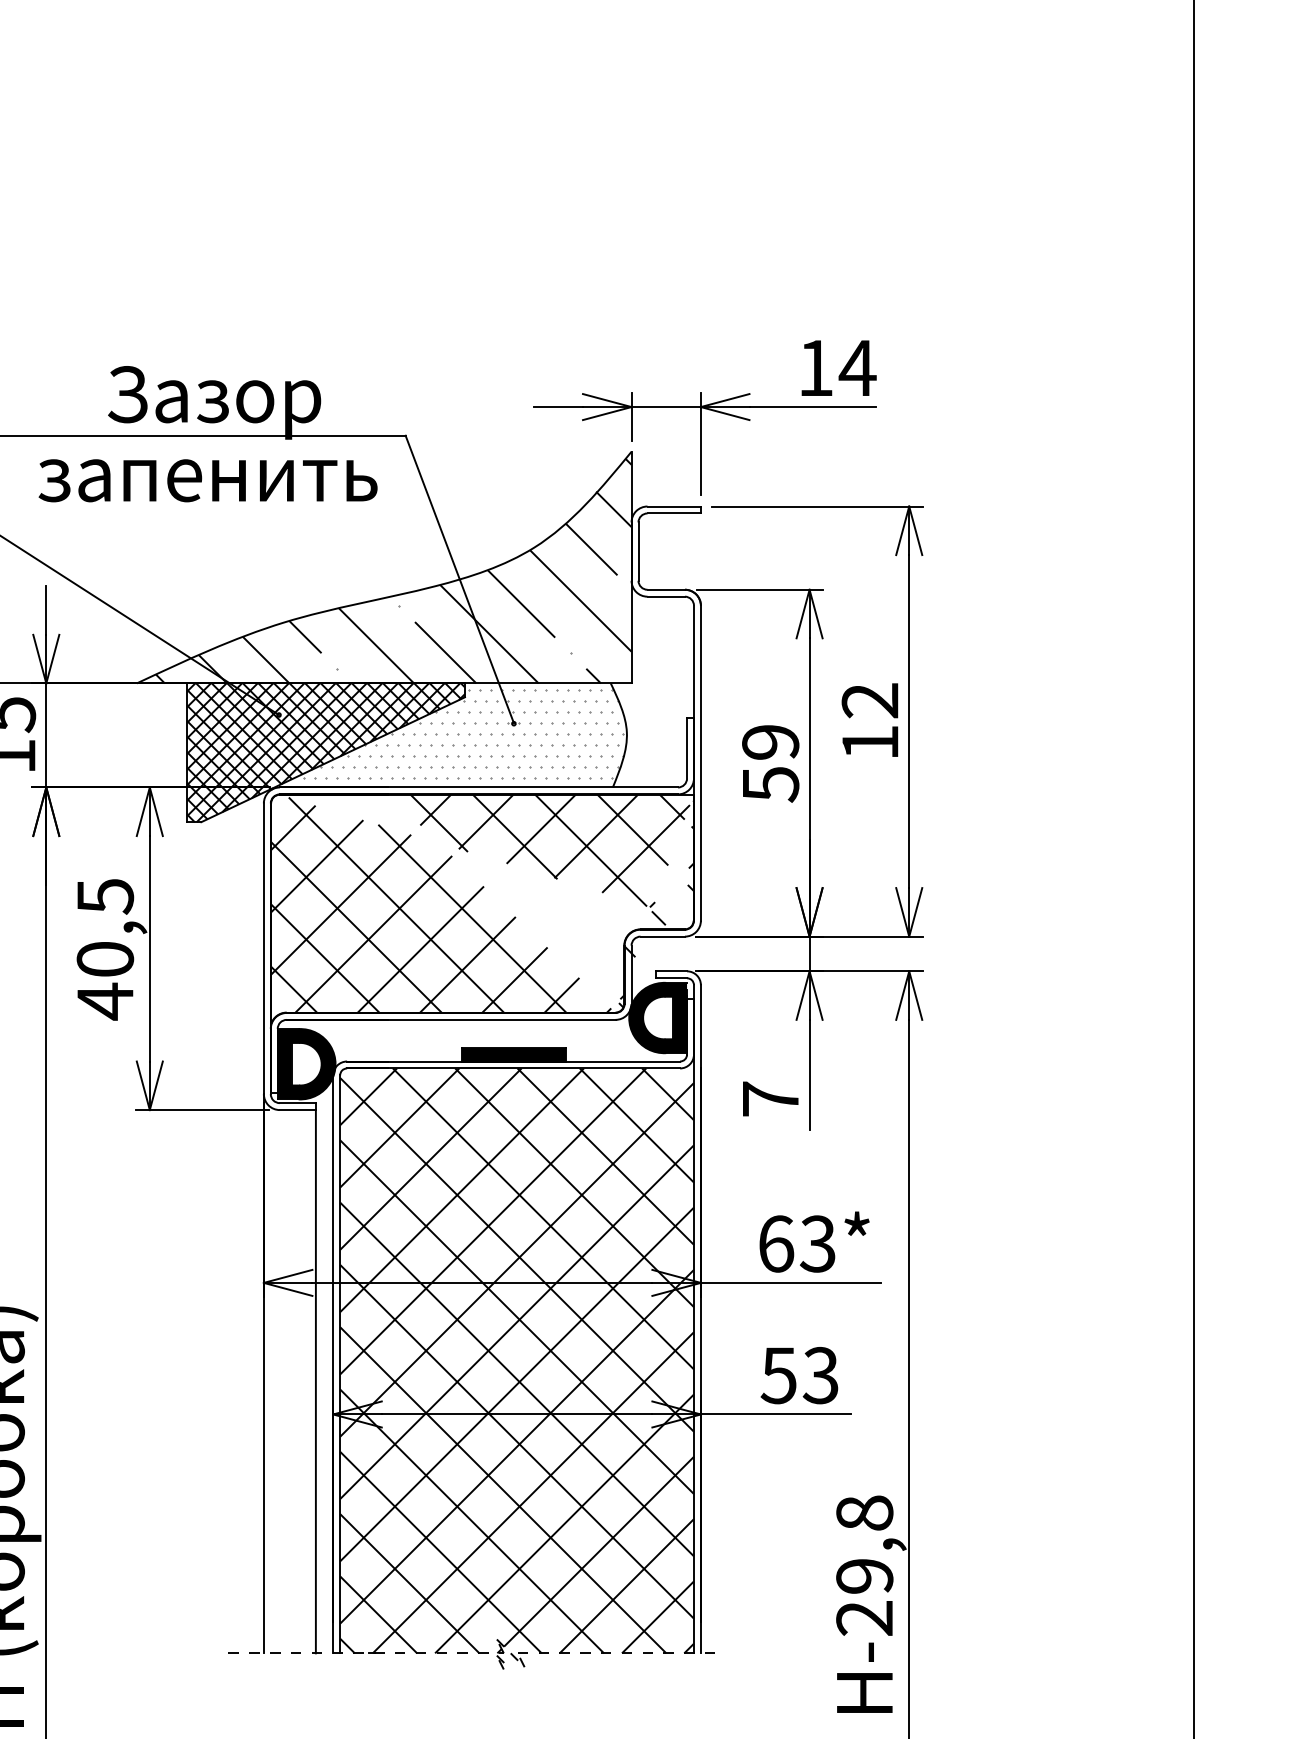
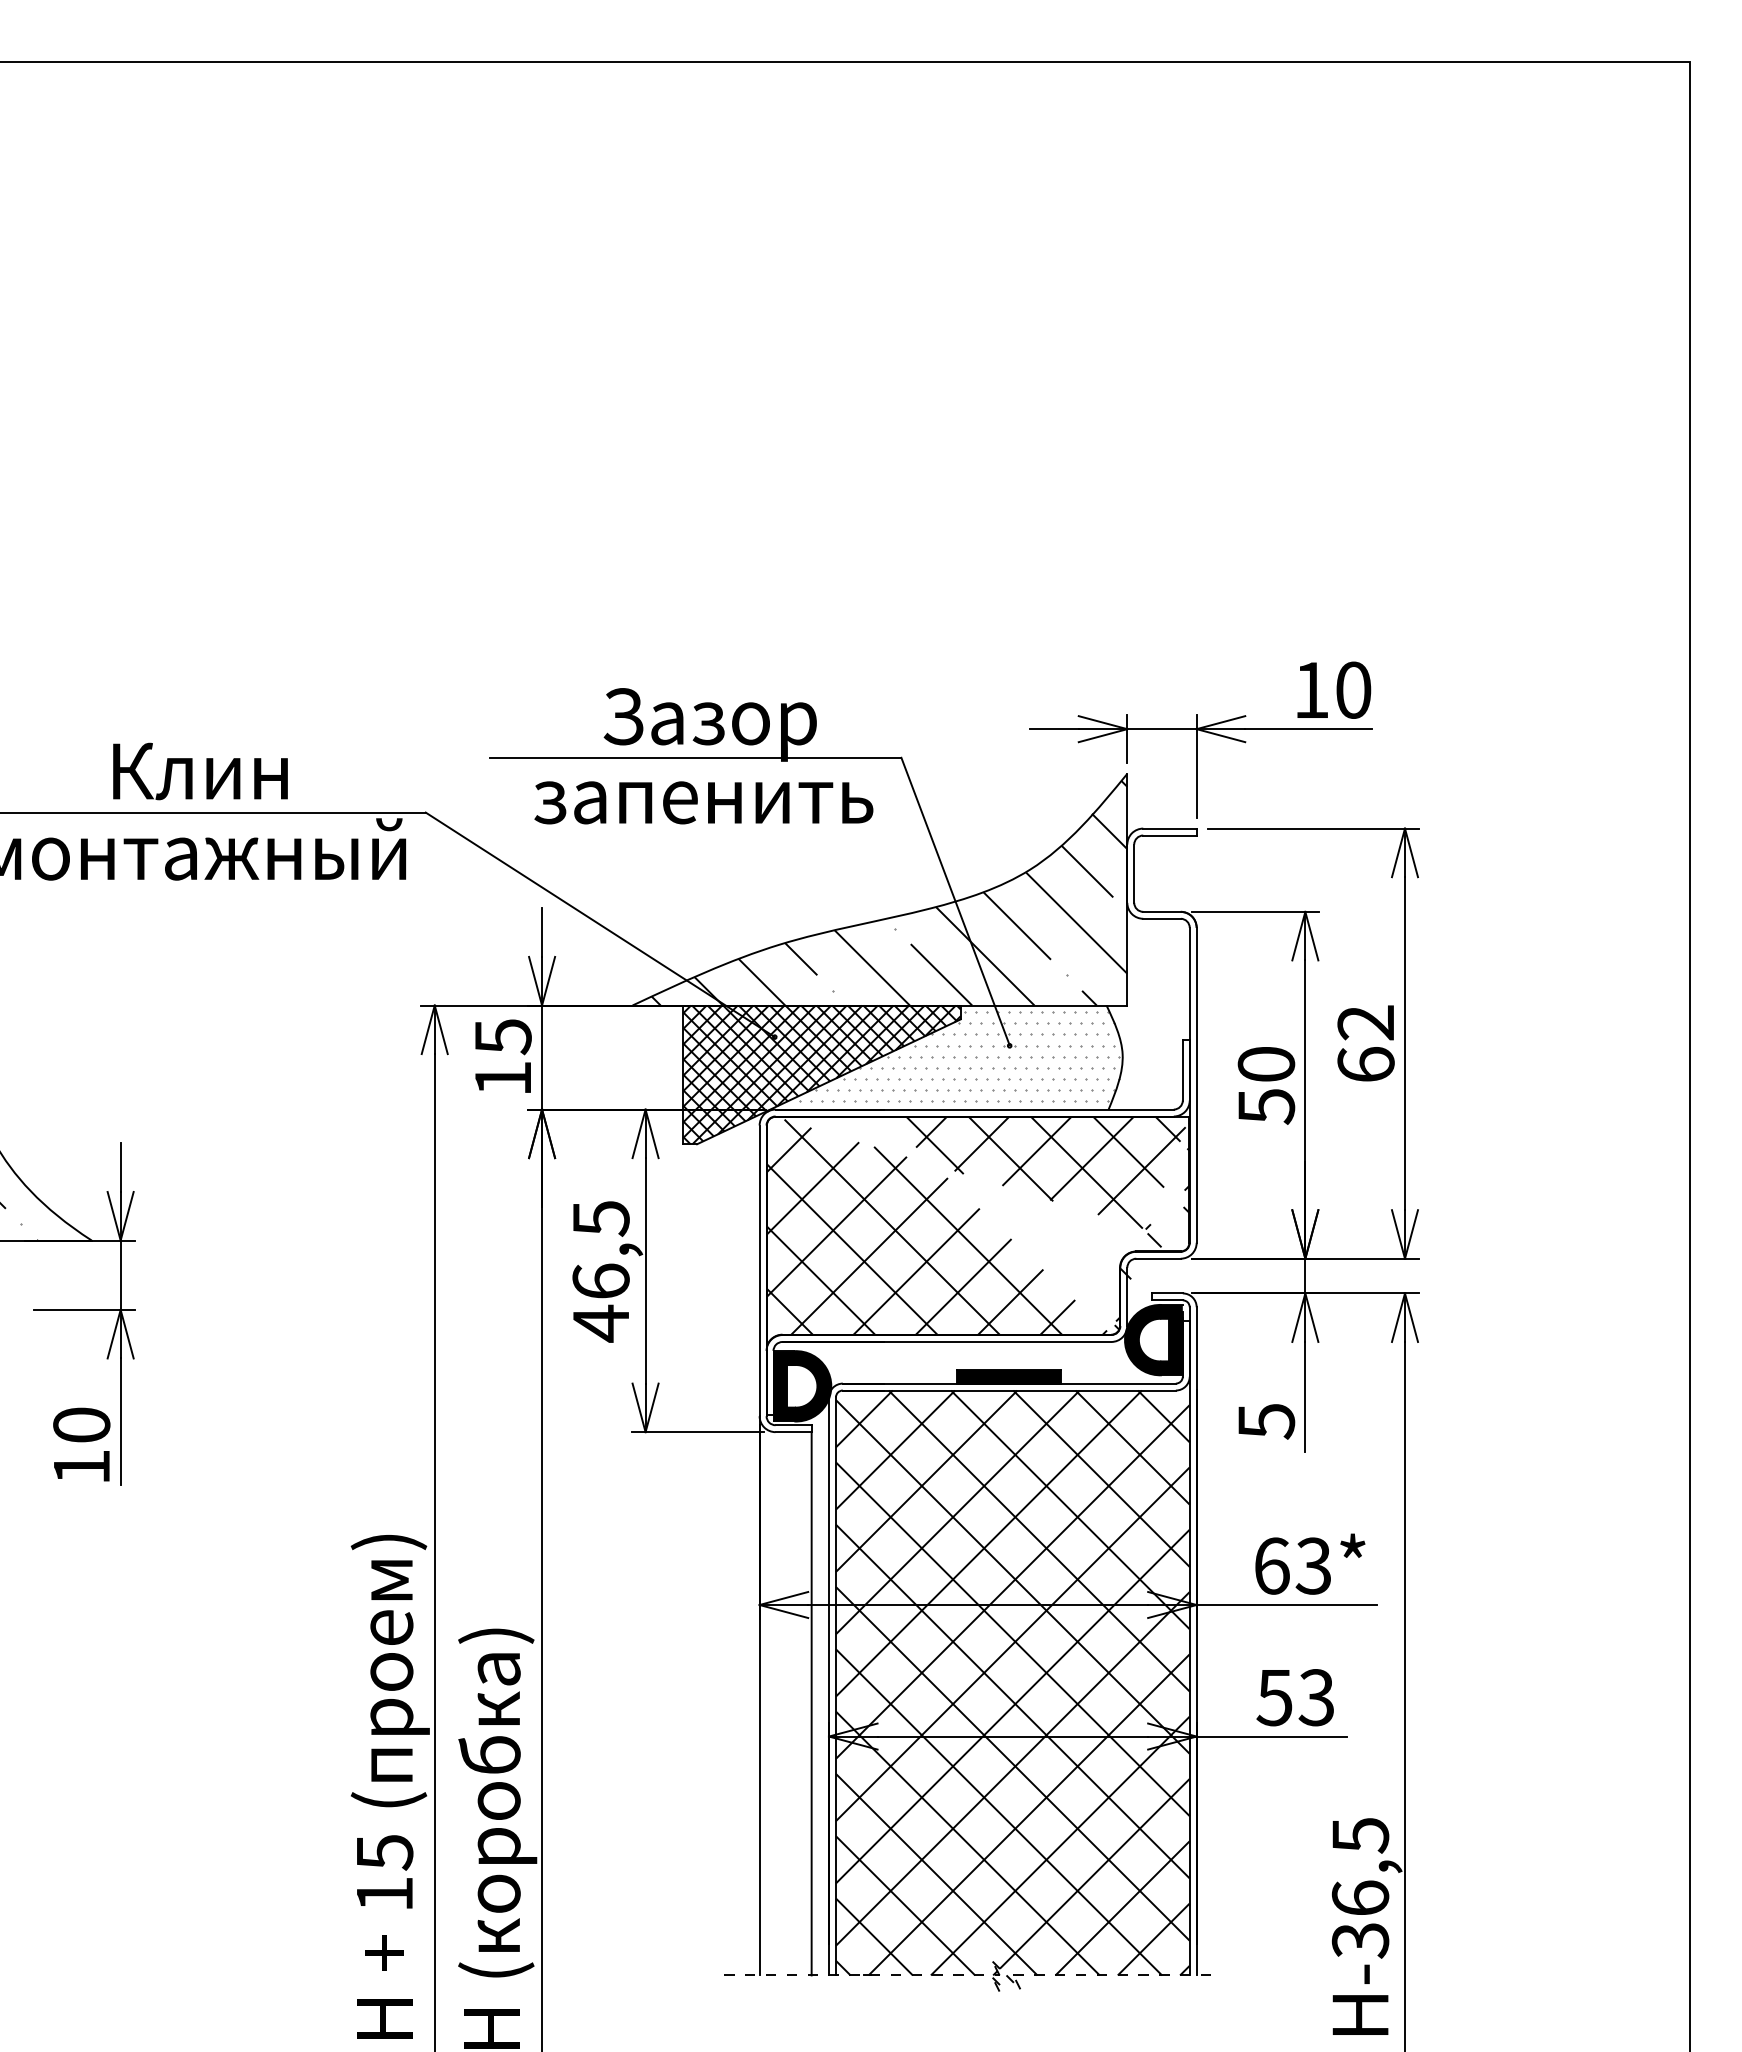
text: (857, 367) -> (1353, 689), 14 -> 10
text: (770, 742) -> (1266, 1064), 59 -> 50
text: (869, 742) -> (1365, 1064), 12 -> 62
text: (104, 958) -> (600, 1280), 40,5 -> 46,5
text: (770, 1099) -> (1266, 1421), 7 -> 5
text: (864, 1565) -> (1360, 1887), H-29,8 -> H-36,5

